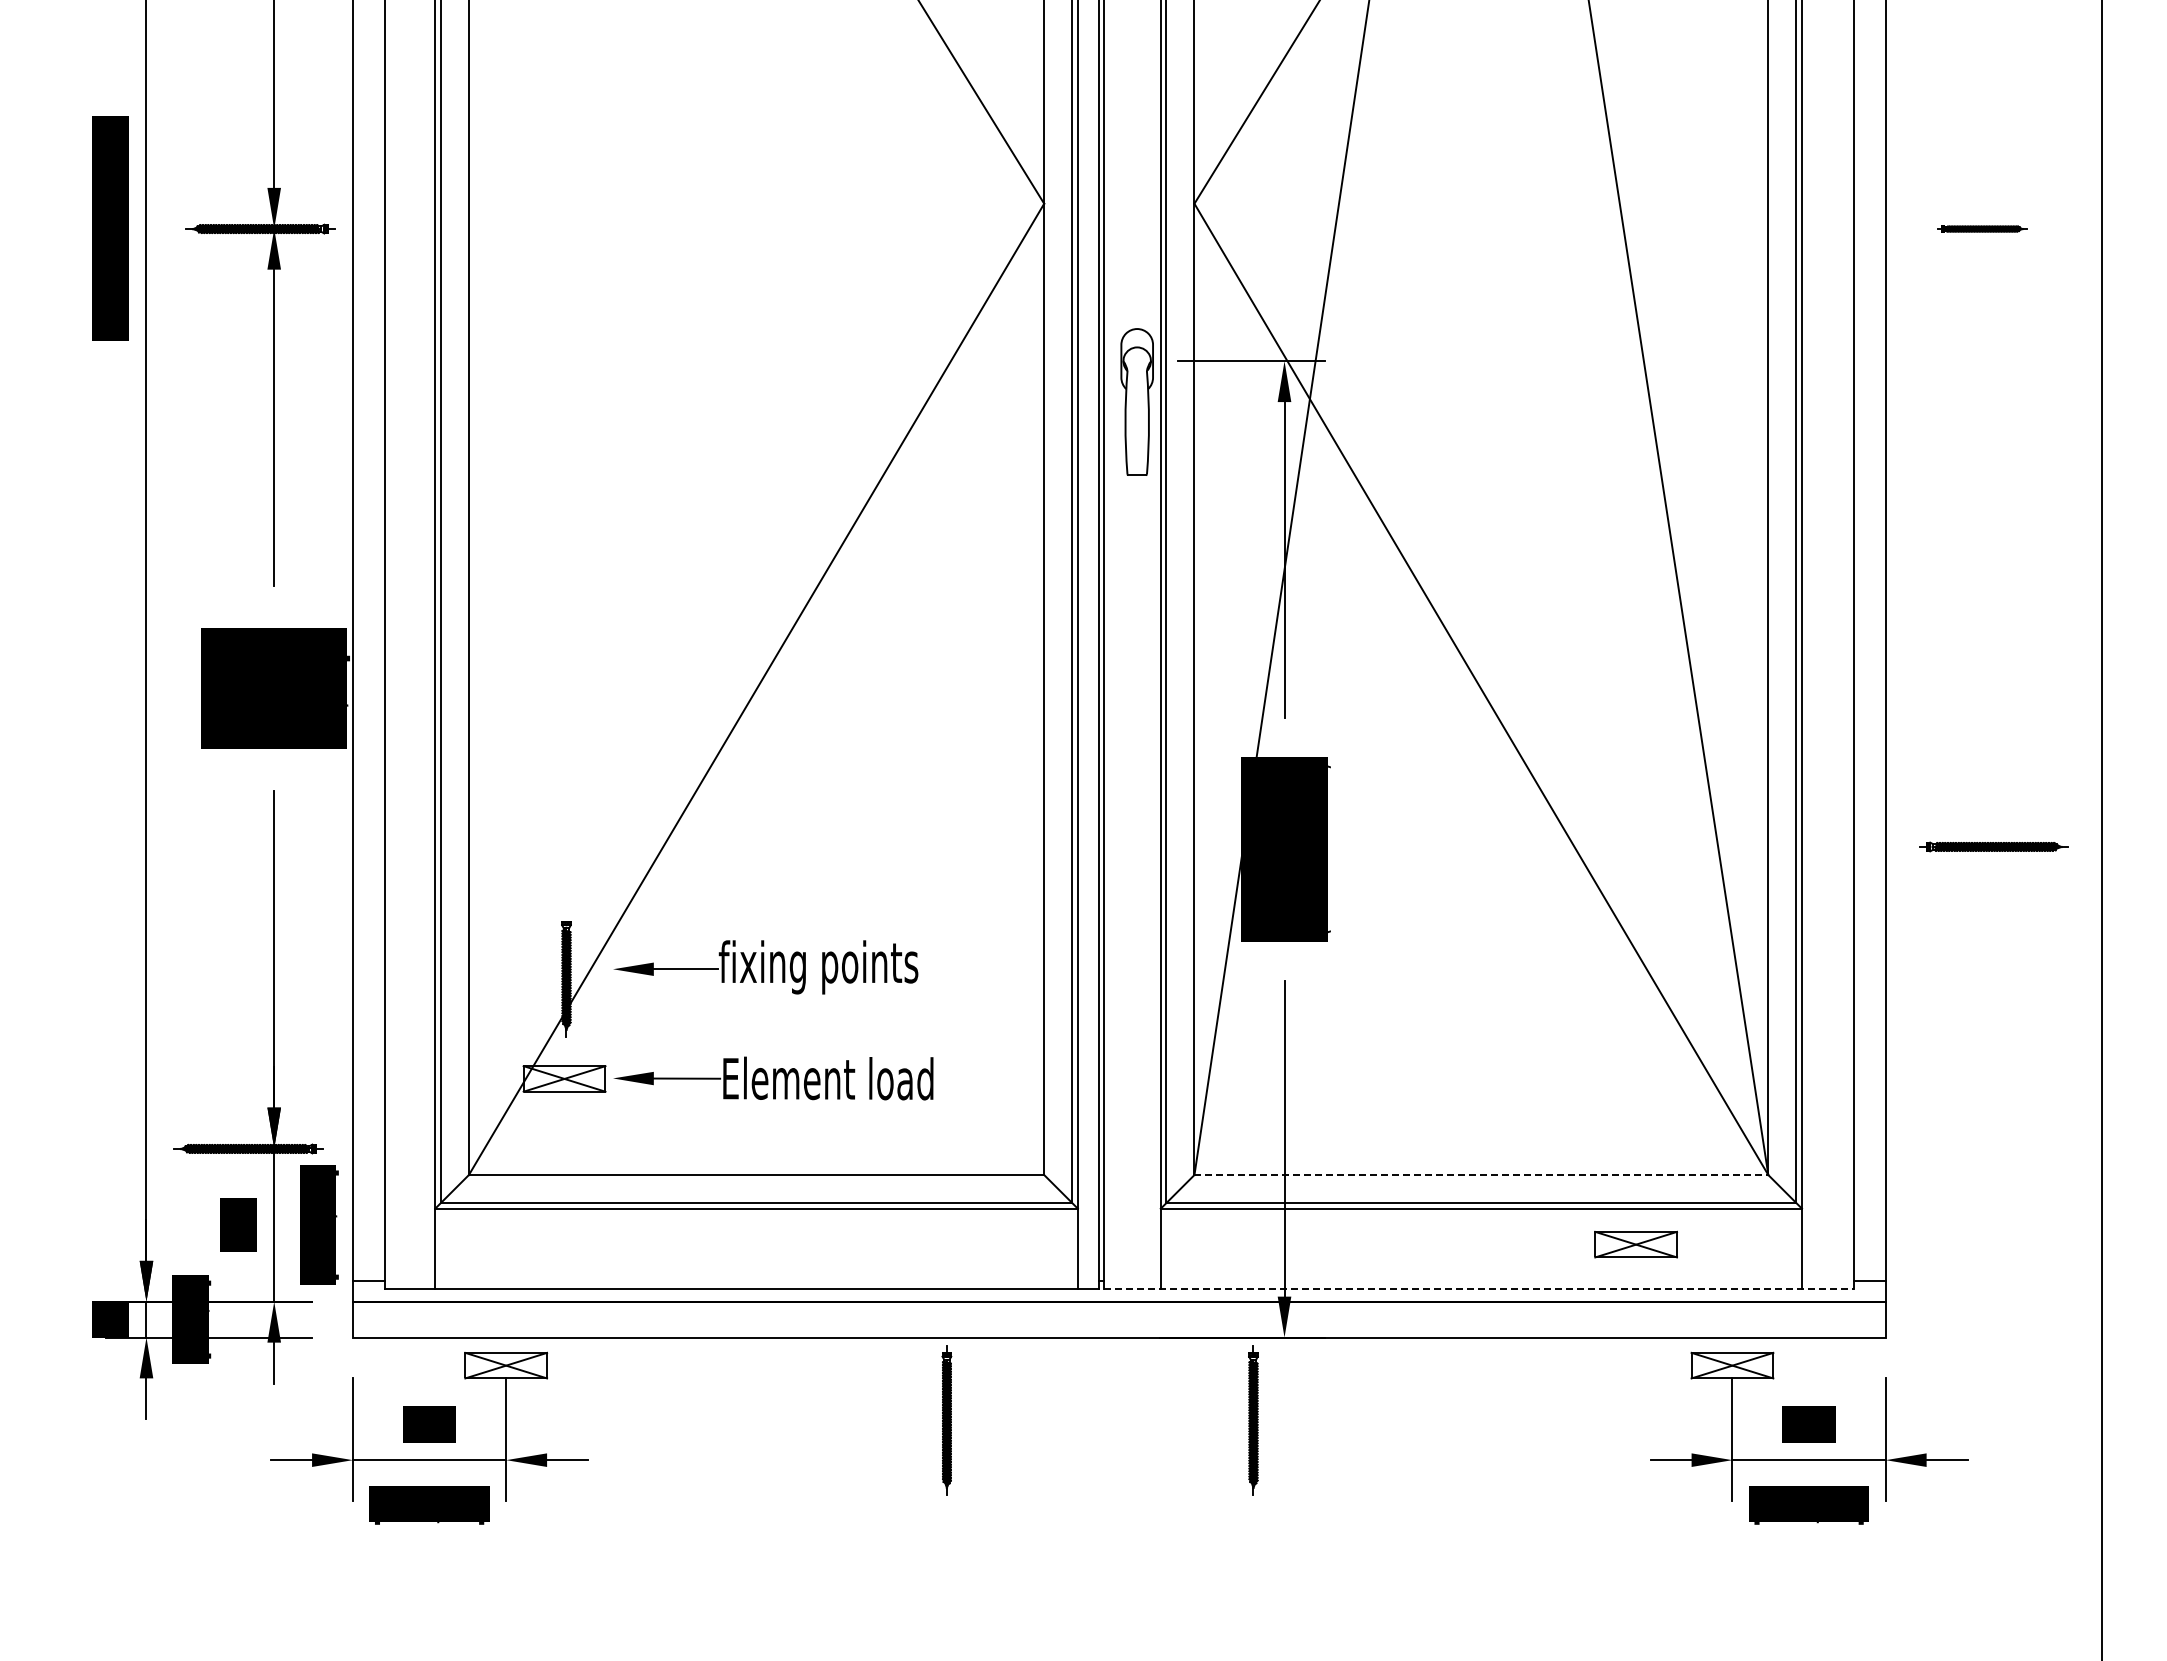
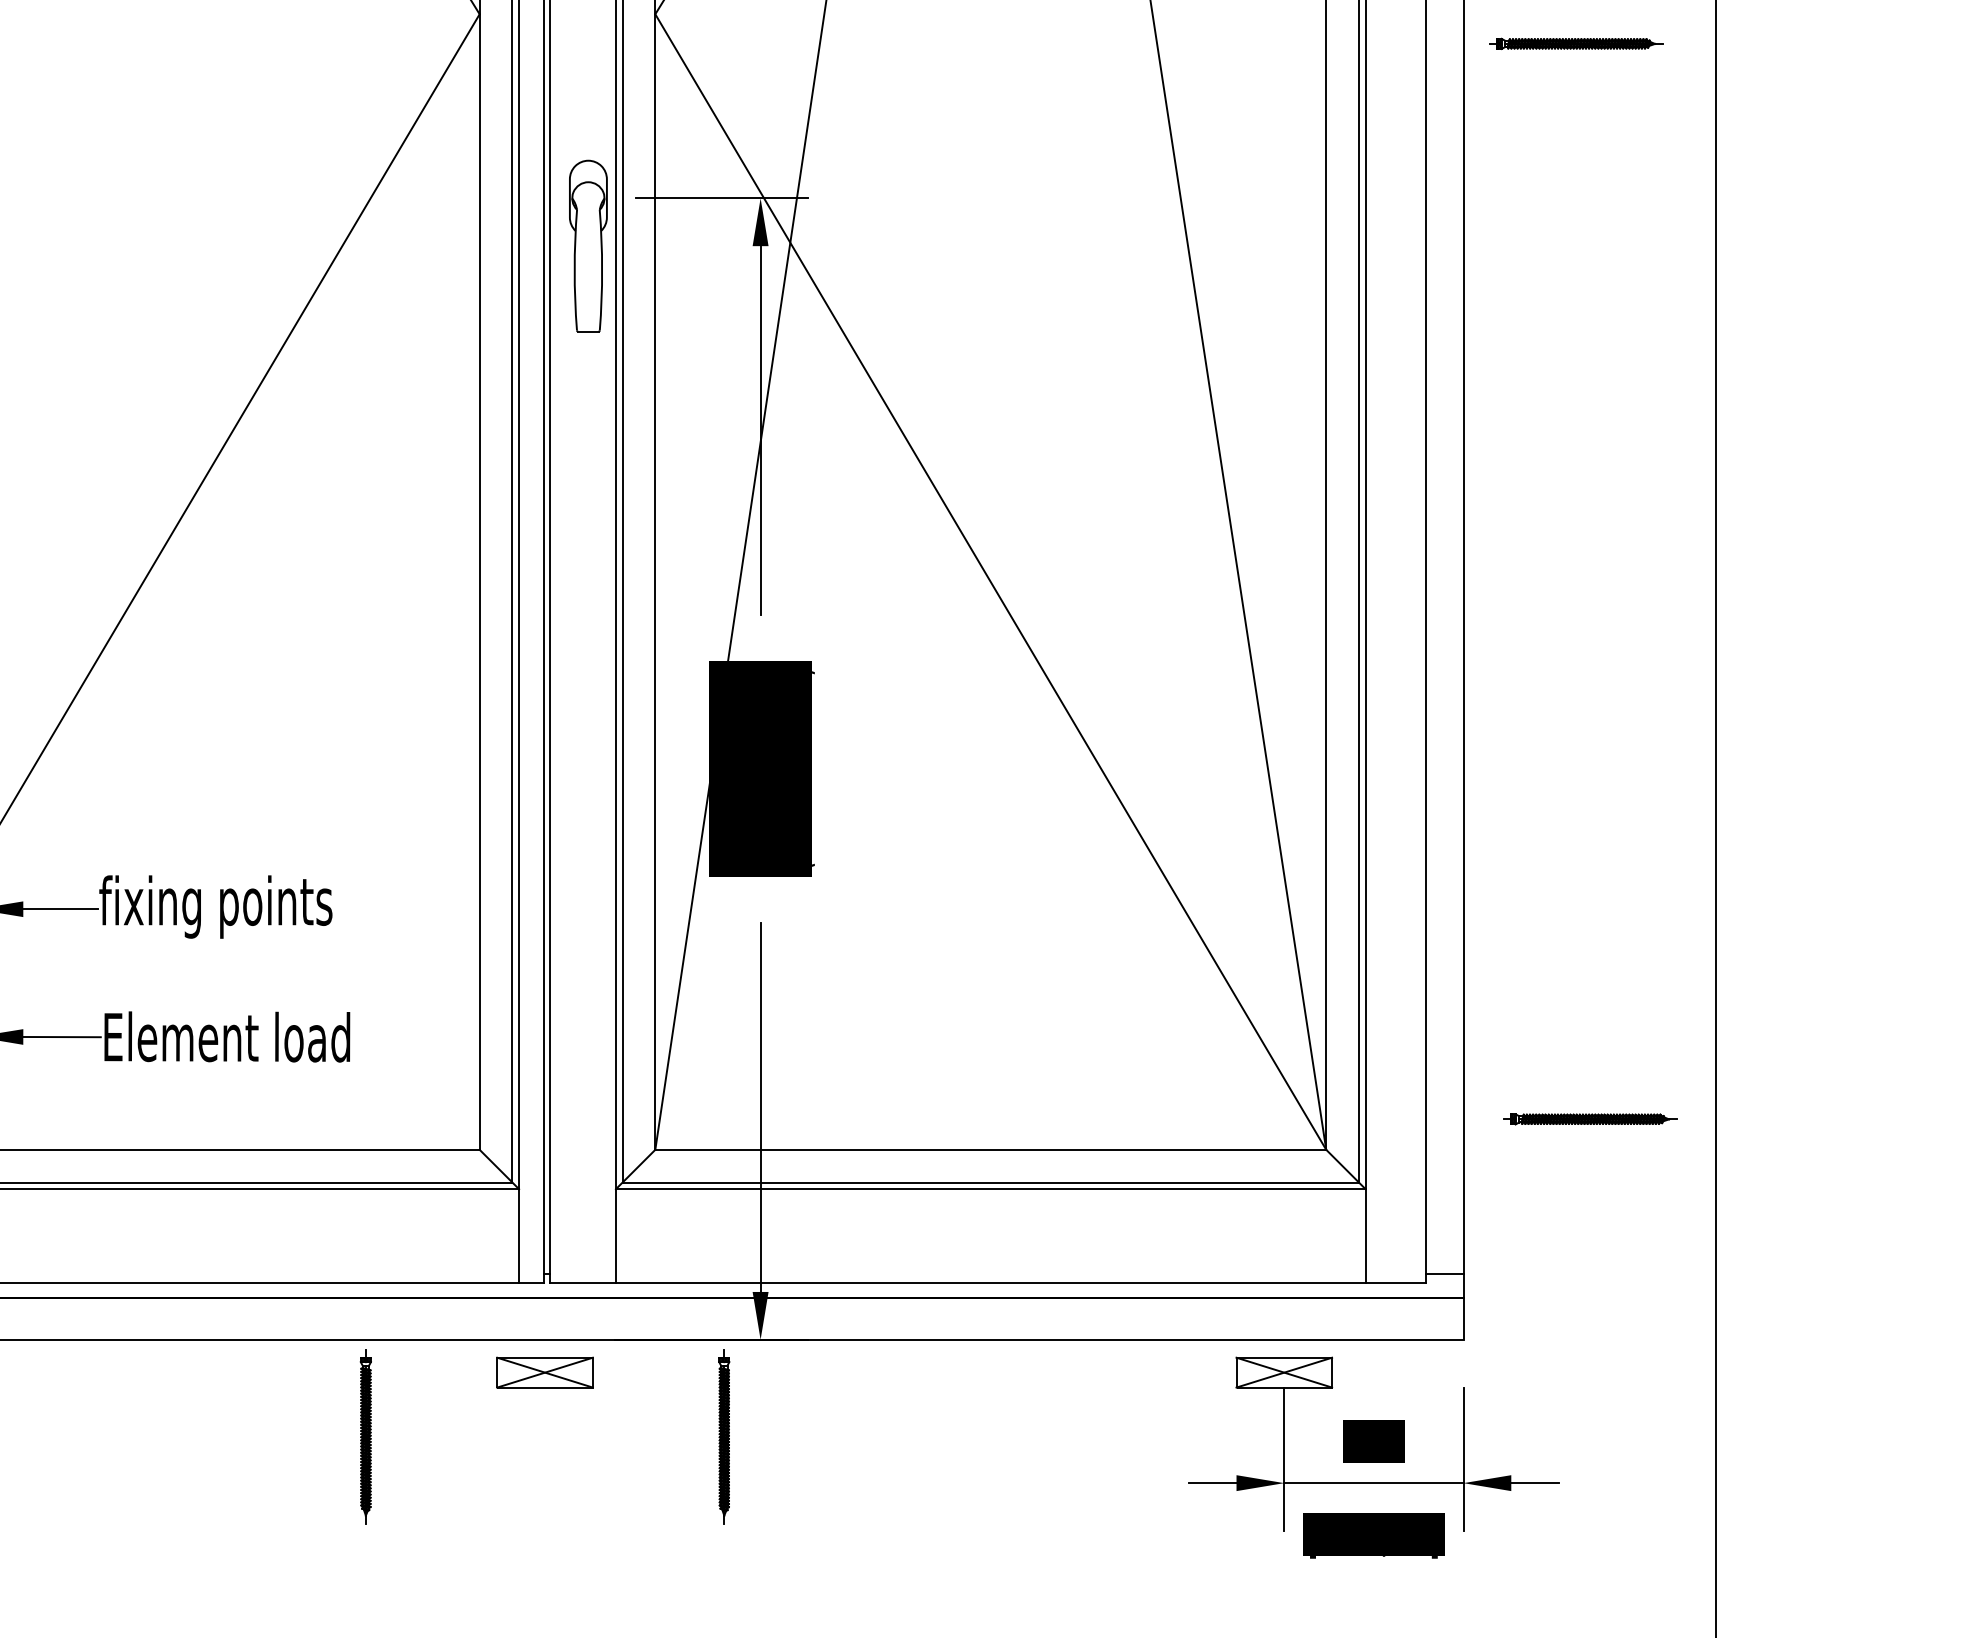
part: (1981, 228) -> (1575, 43), size x1.67
part: (1993, 846) -> (1589, 1118), moved
line: (1481, 1175) -> (990, 1150), dashed -> solid
part: (1635, 1244) -> (544, 1372), moved
line: (1478, 1289) -> (987, 1283), dashed -> solid

